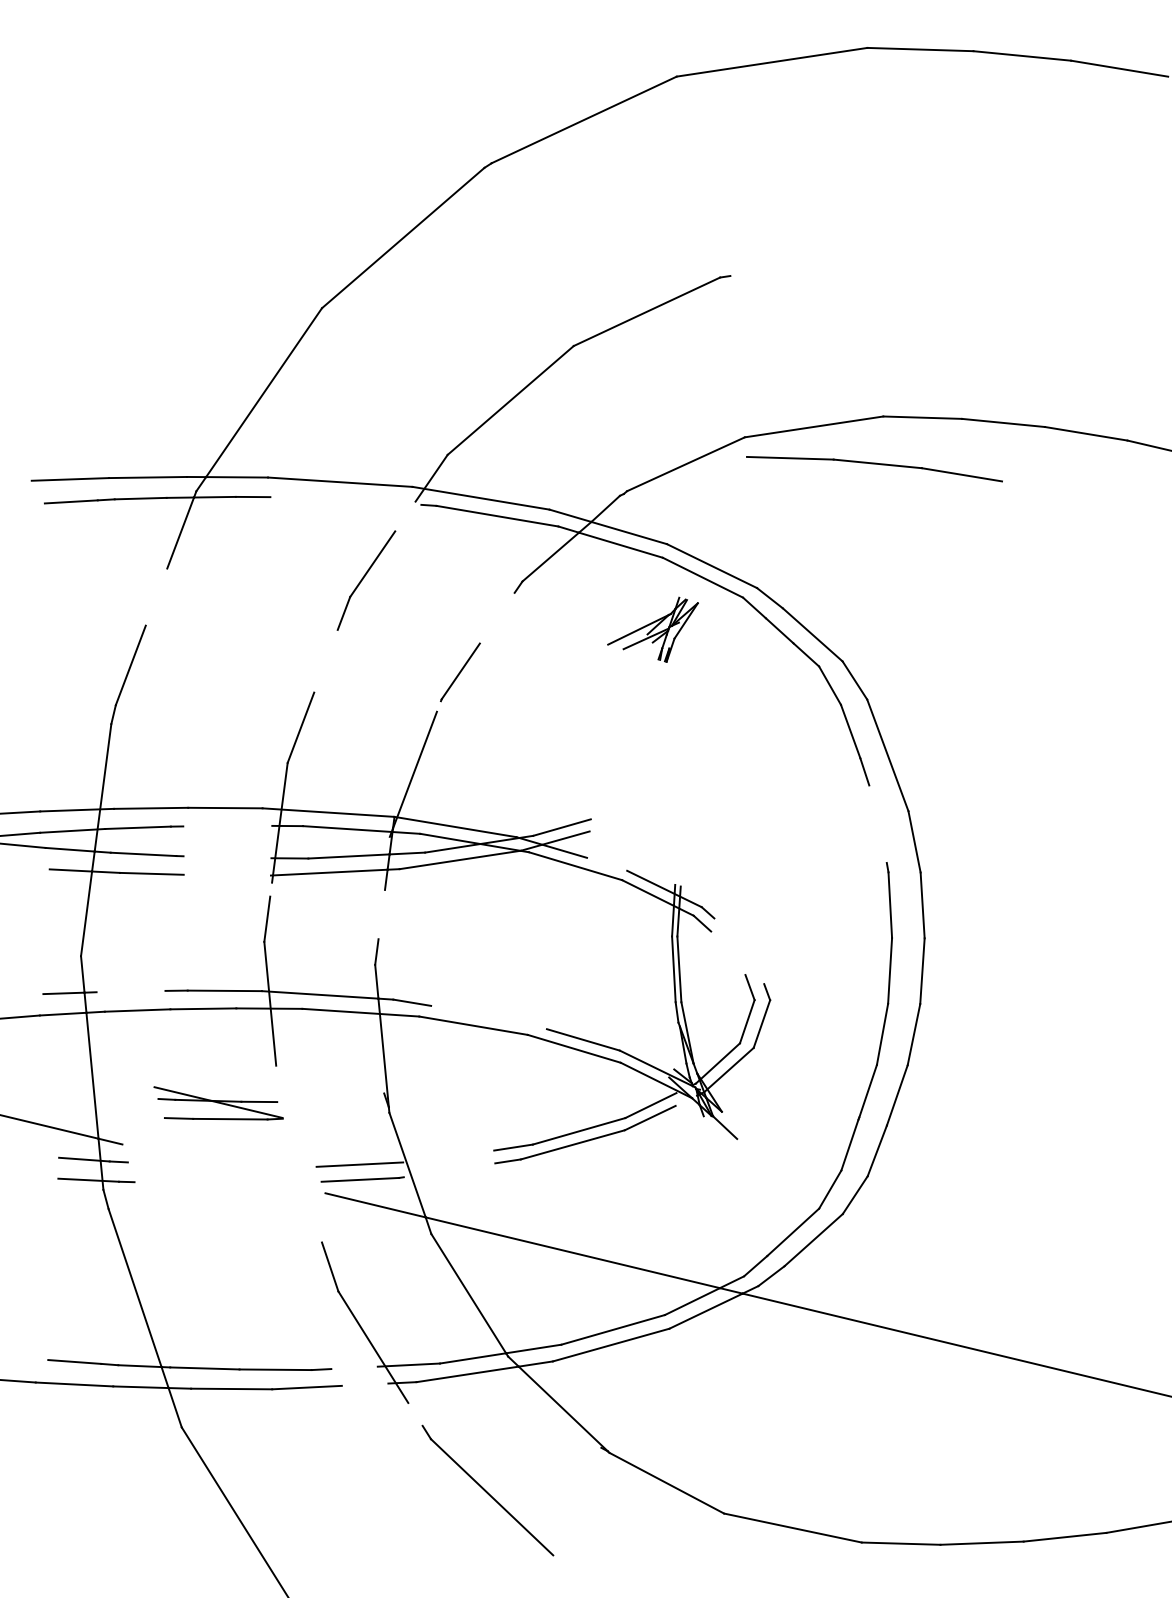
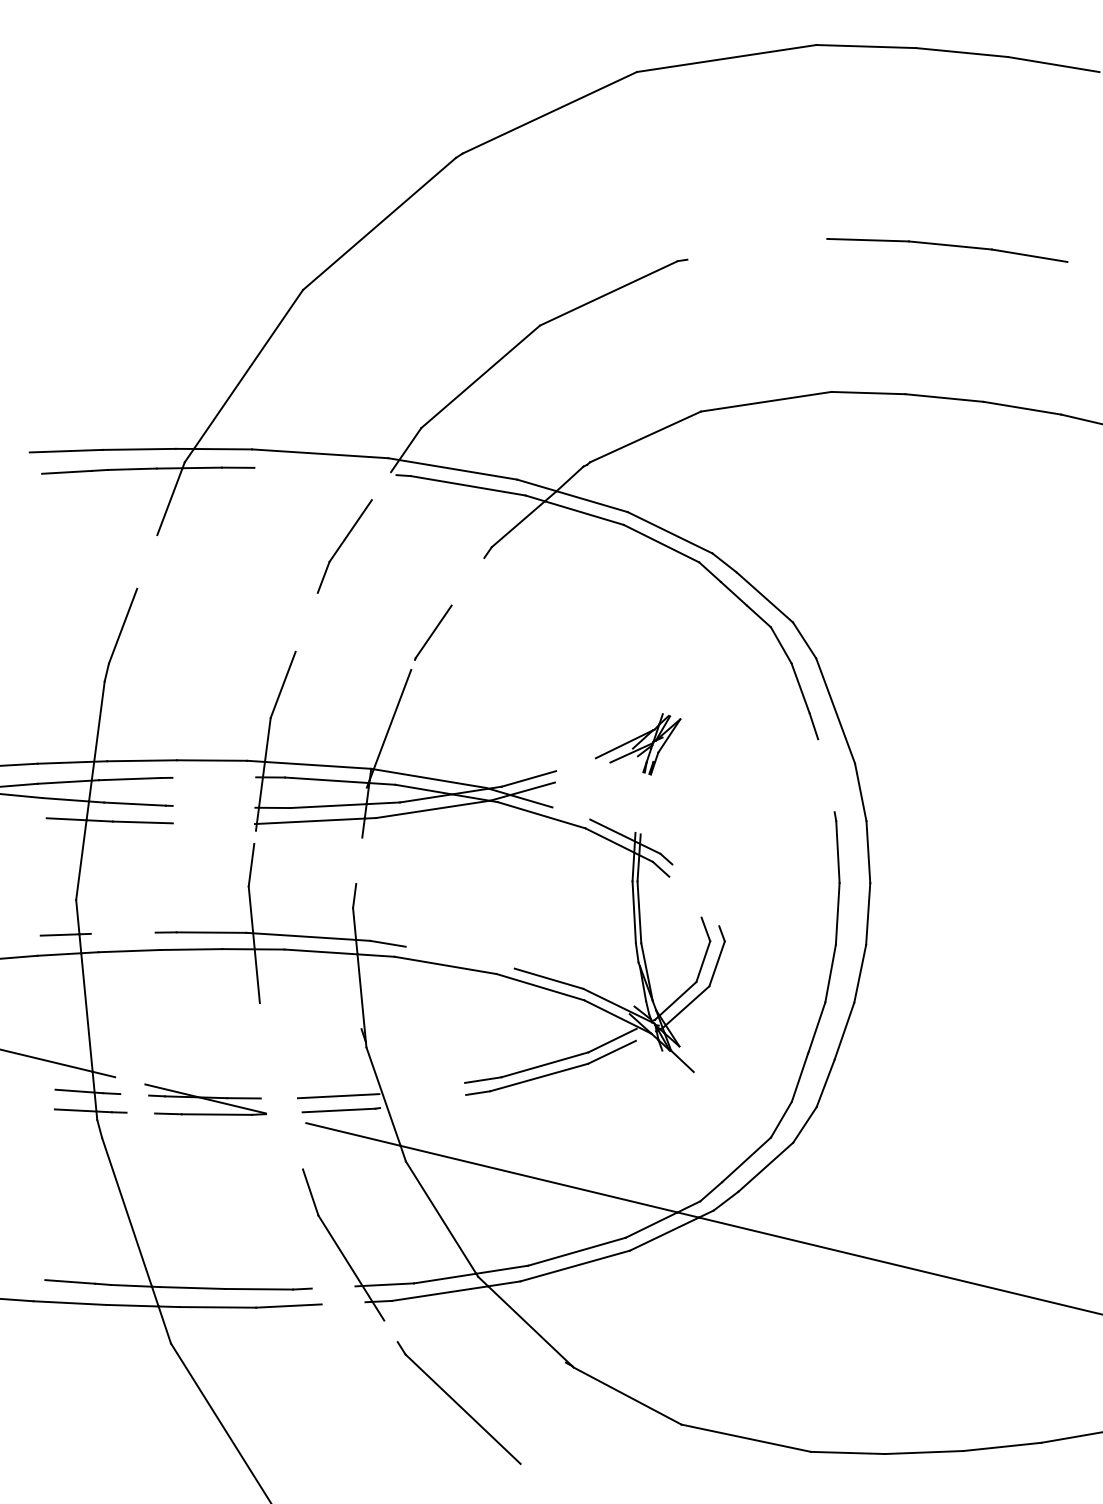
part: (874, 469) -> (947, 250), moved
part: (652, 629) -> (637, 743), moved
part: (218, 1103) -> (205, 1099), moved

